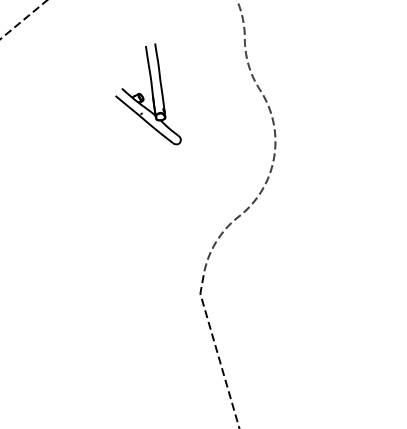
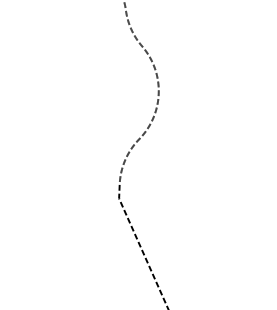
part: (148, 94) -> (62, 60), removed

